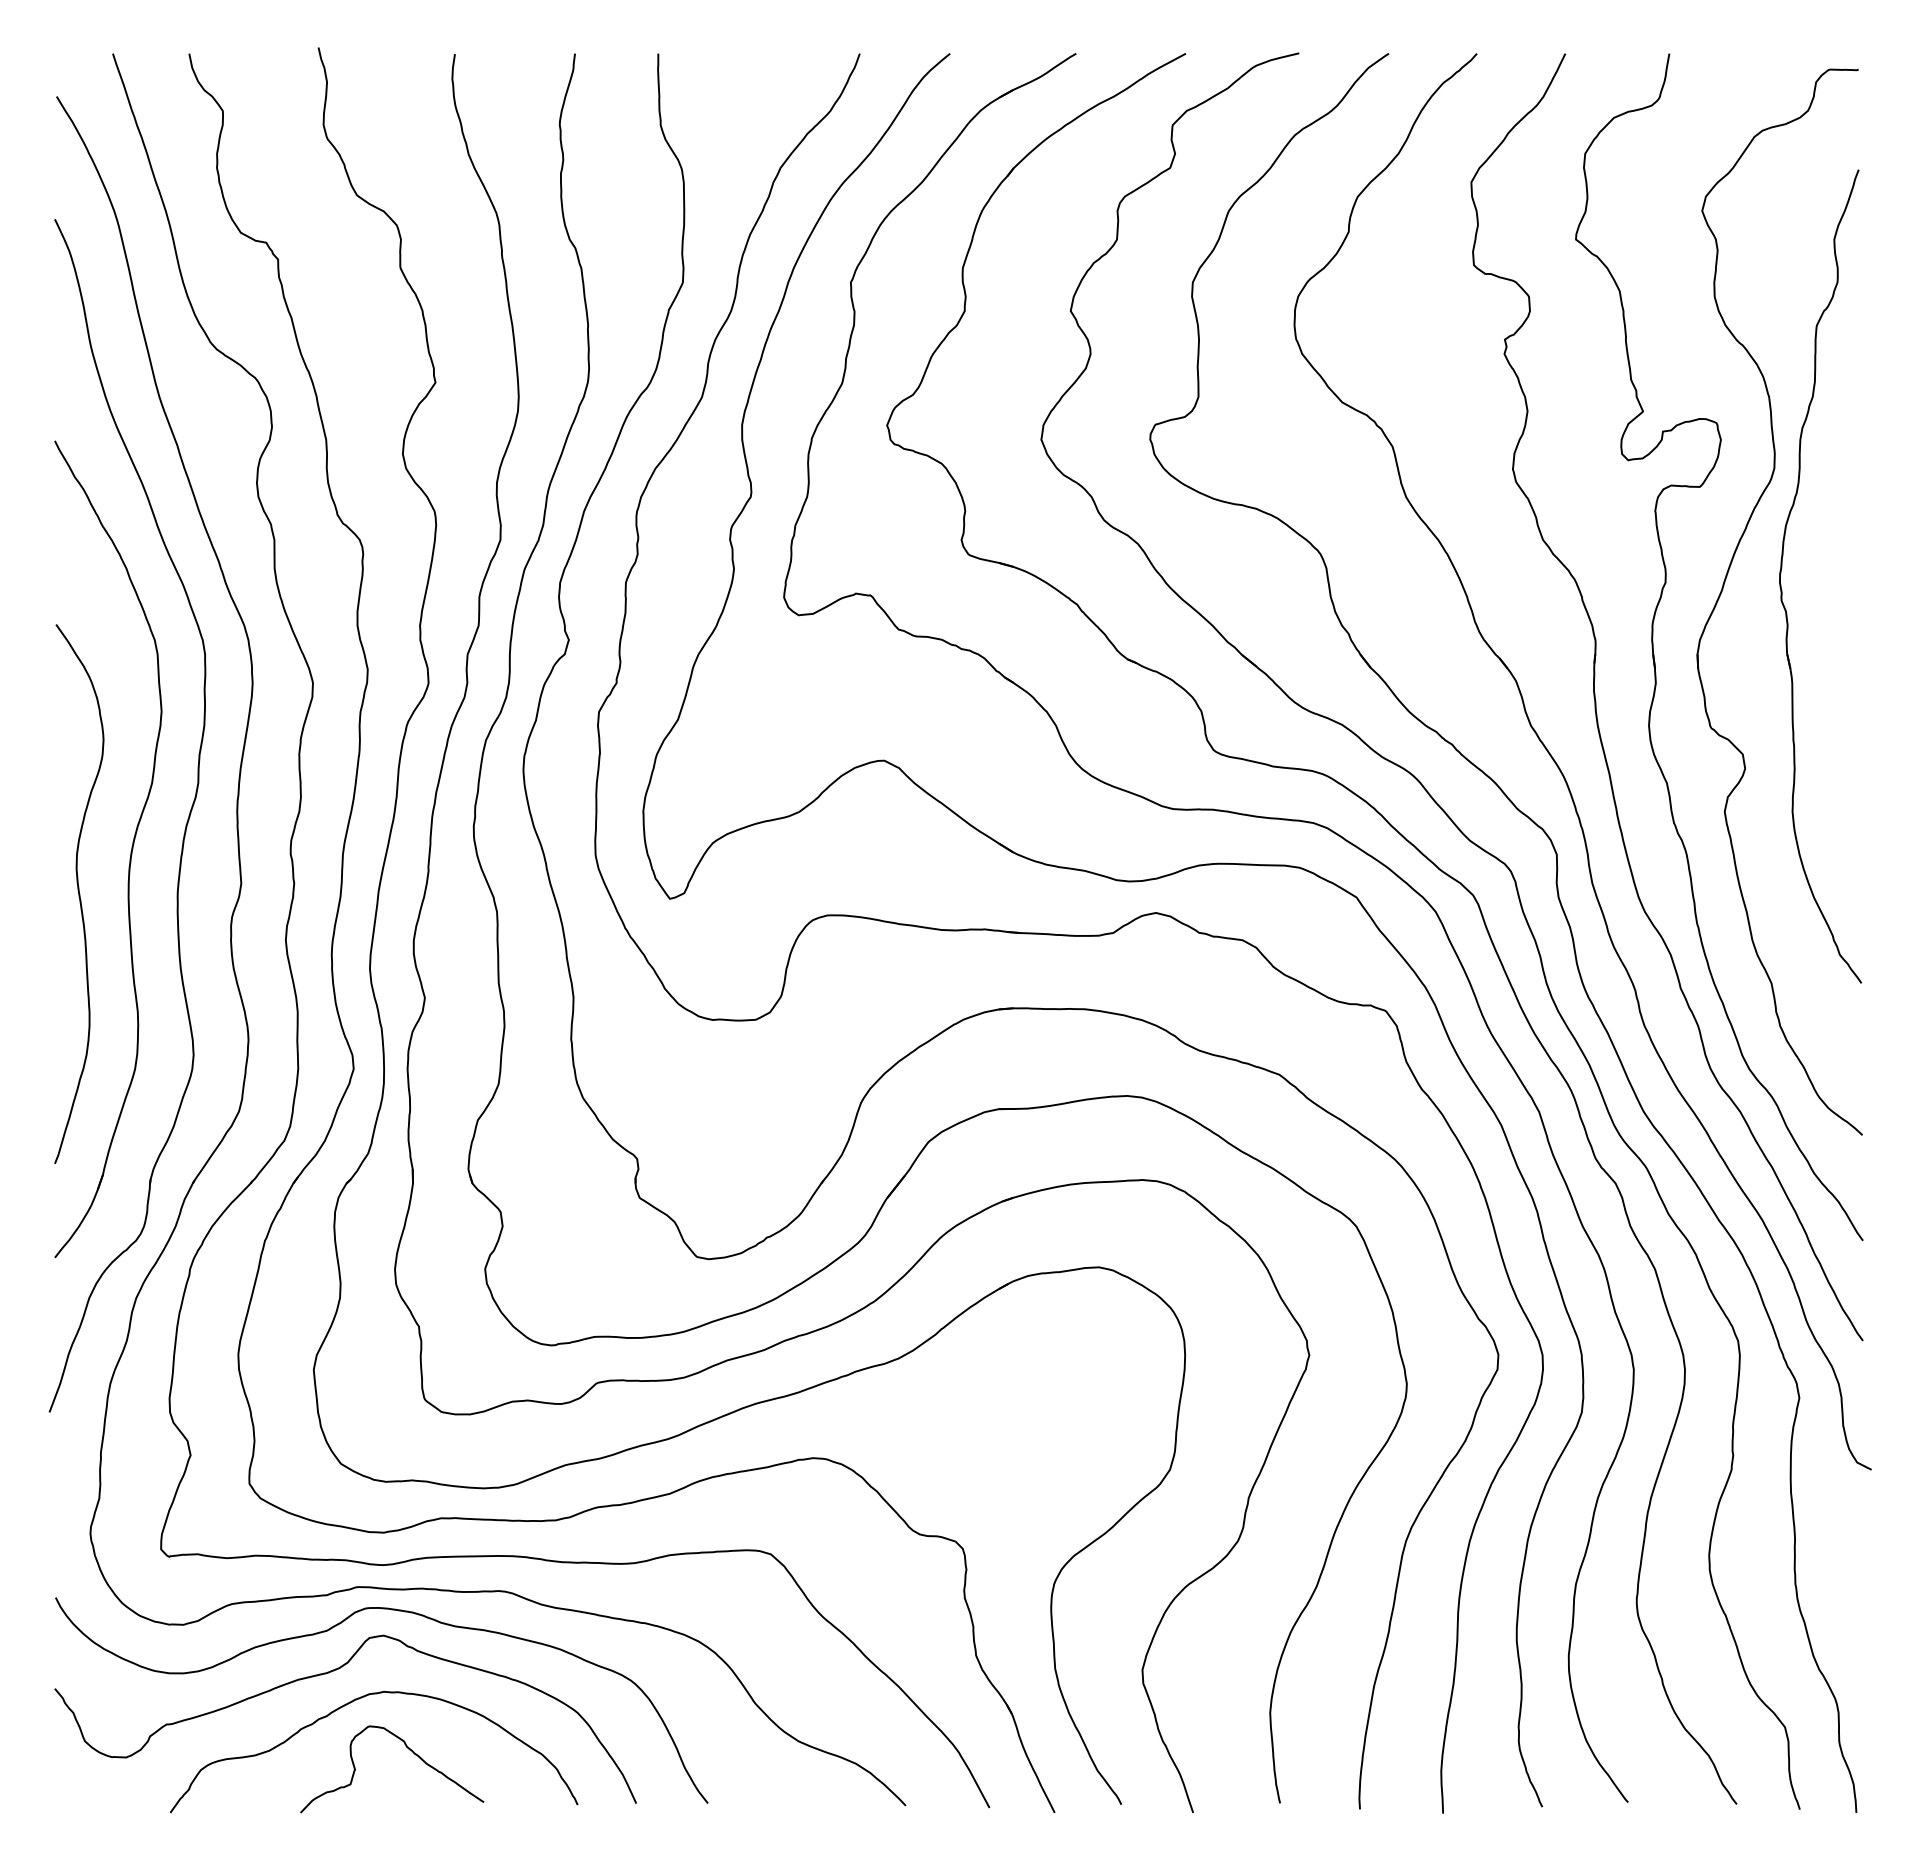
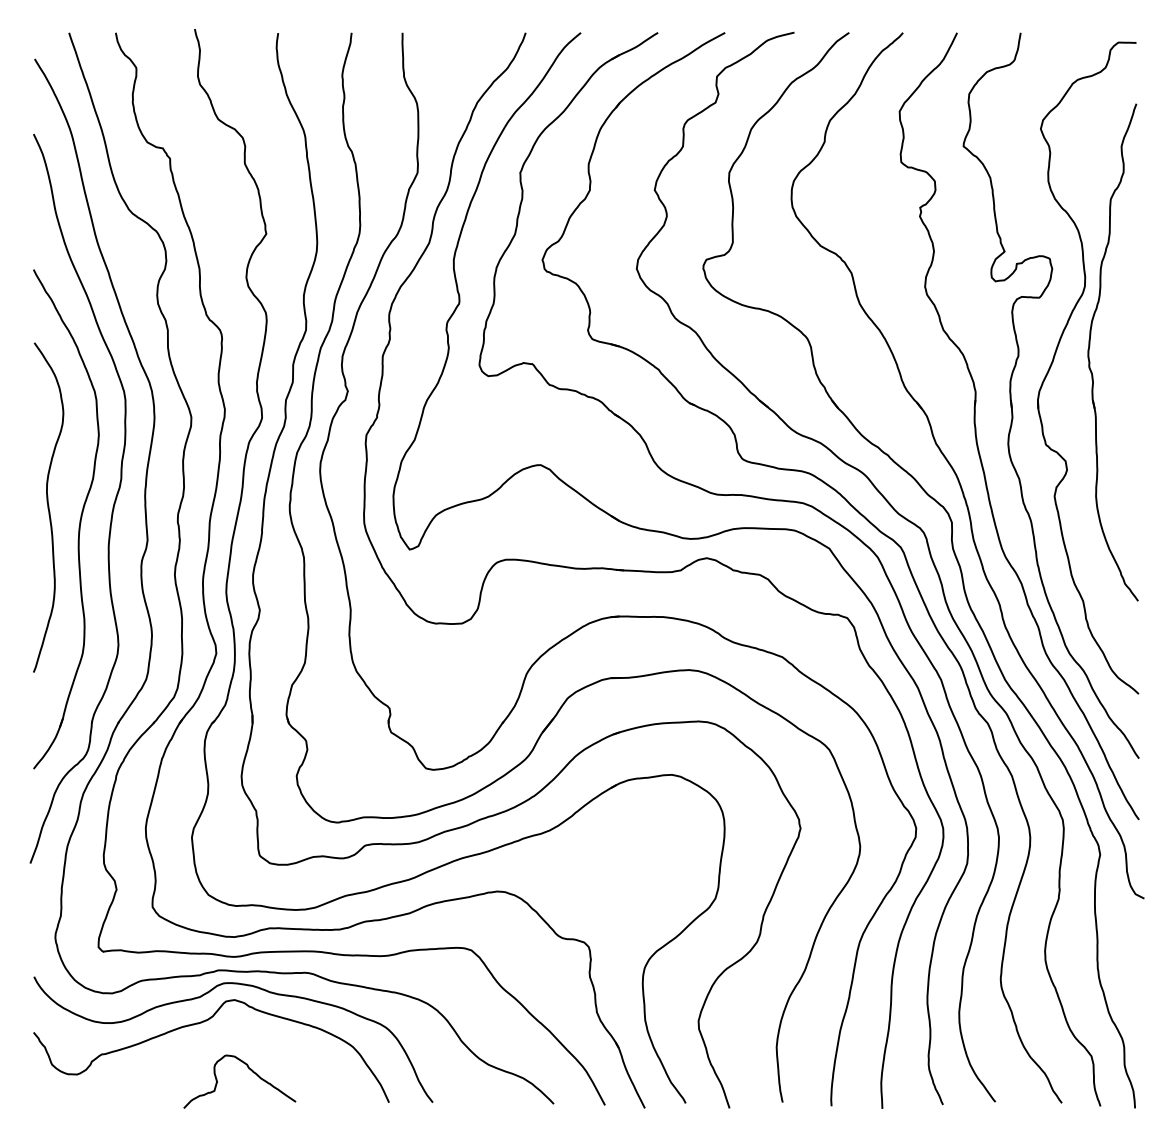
curve: (79, 893) -> (48, 507), moved
curve: (349, 1705) -> (213, 1042), removed

